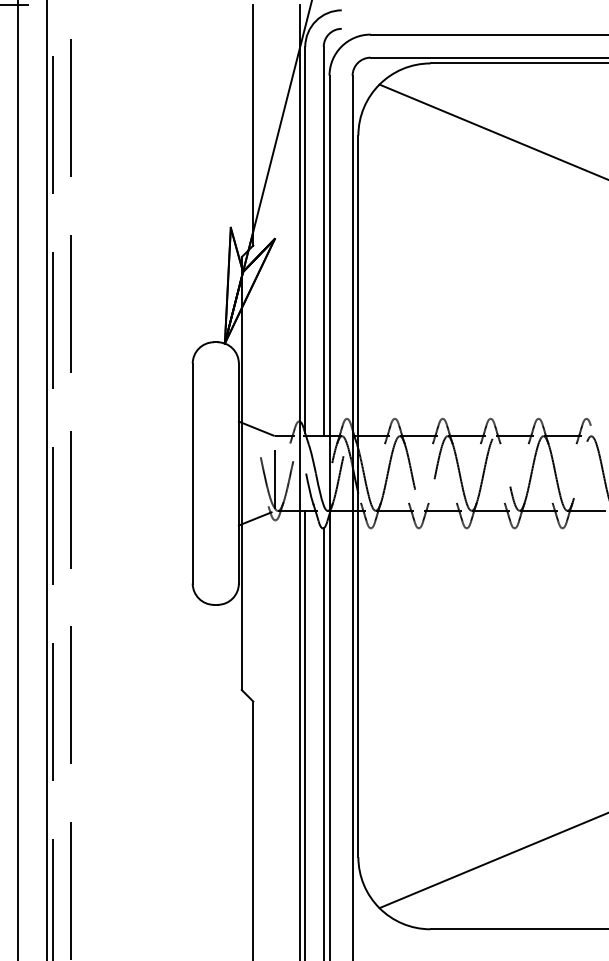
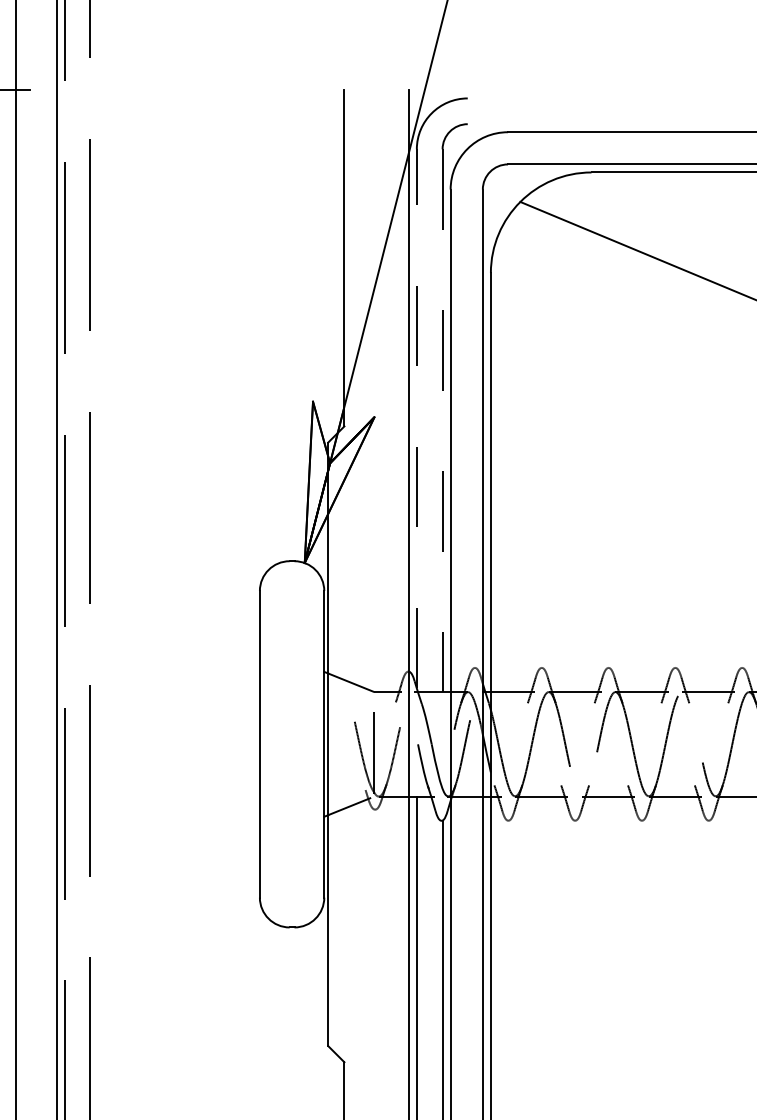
line: (305, 239) -> (417, 417), solid -> dashed
line: (323, 241) -> (442, 420), solid -> dashed

